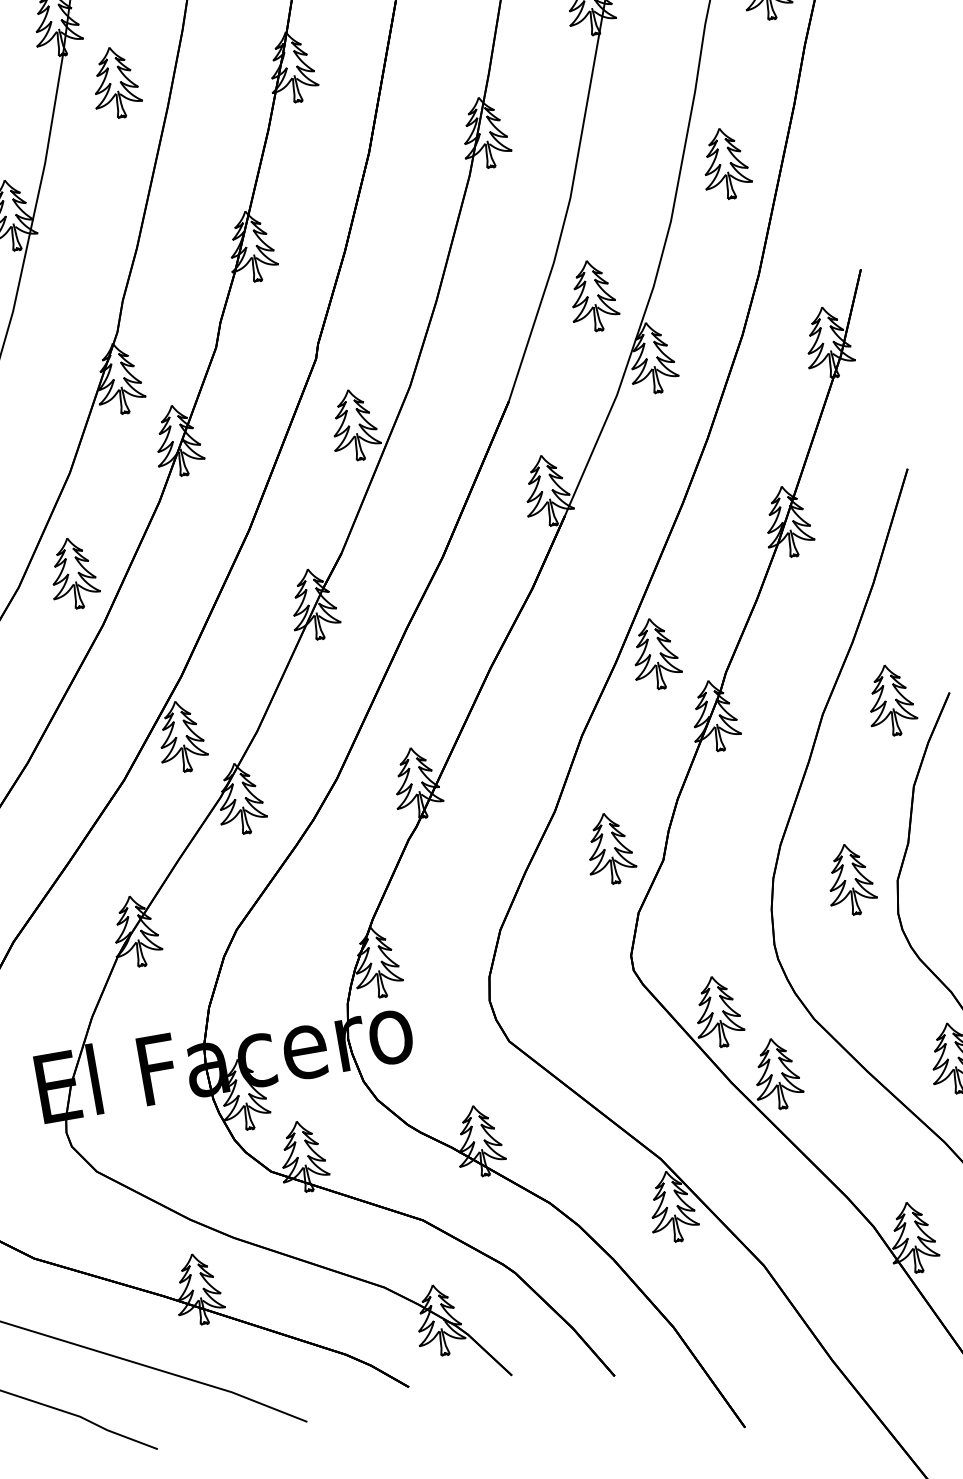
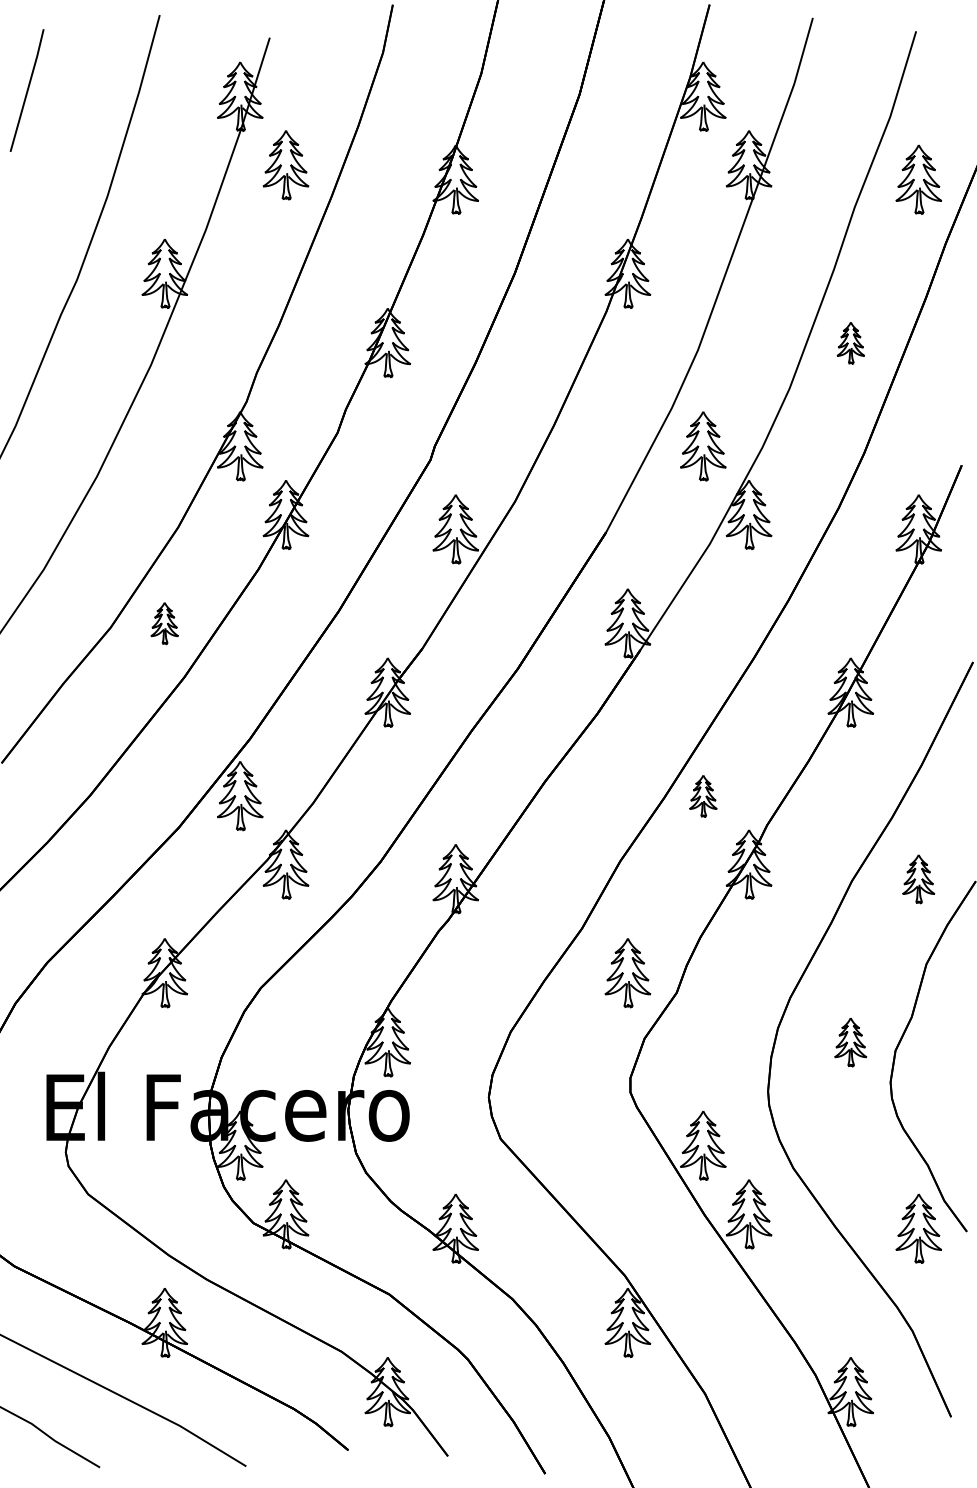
part: (725, 164) -> (850, 343), size x0.6
part: (73, 573) -> (164, 623), size x0.6
part: (655, 654) -> (703, 796), size x0.6
part: (890, 701) -> (918, 879), size x0.7
part: (850, 880) -> (850, 1042), size x0.7

